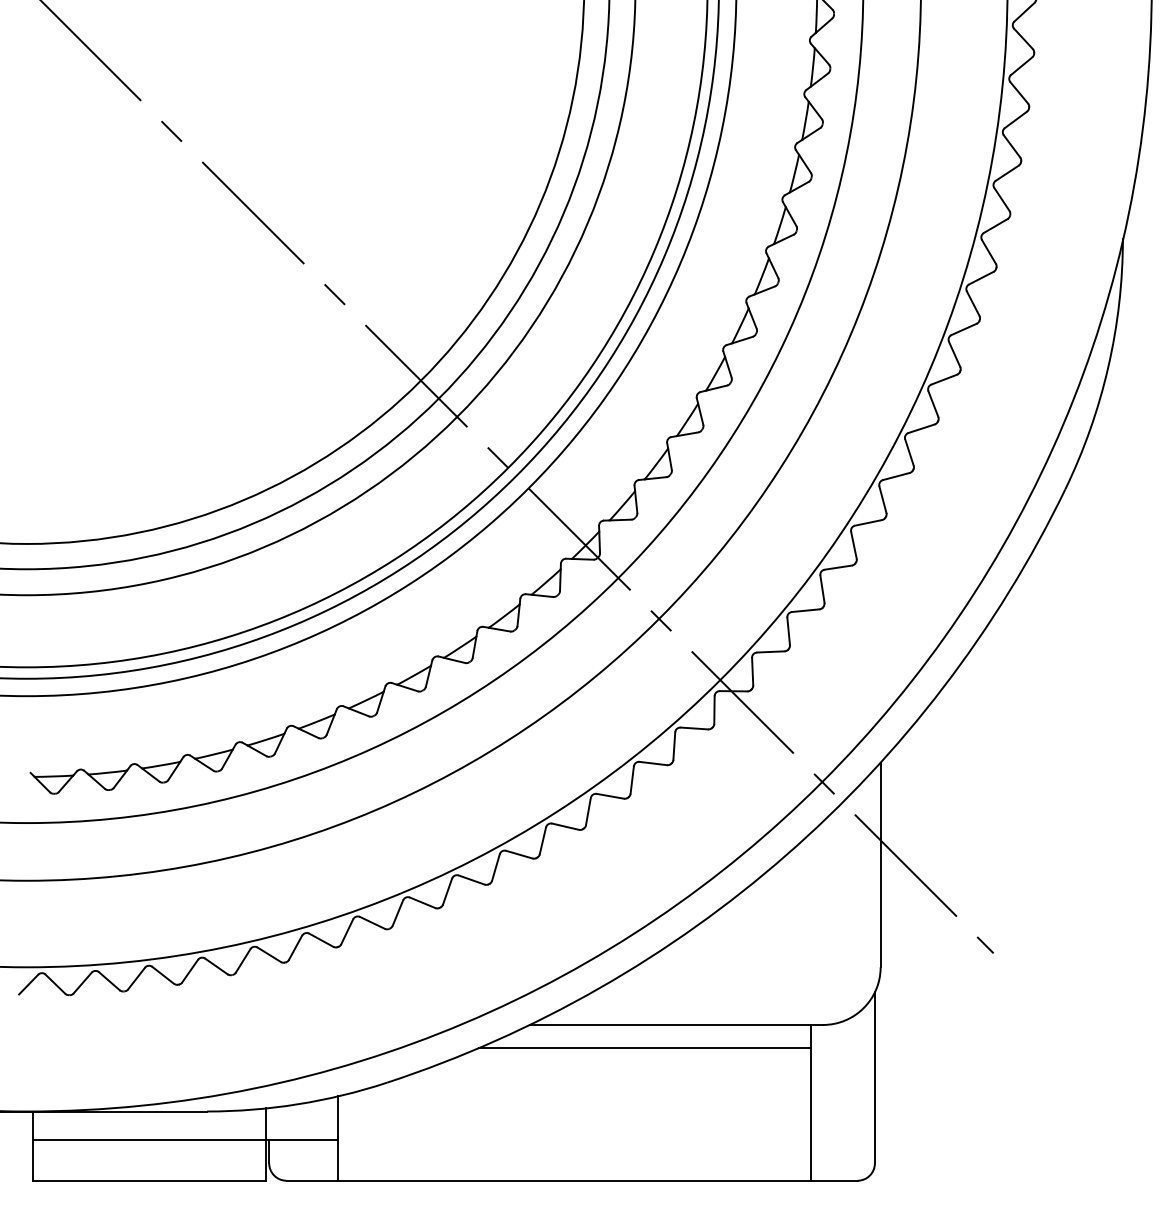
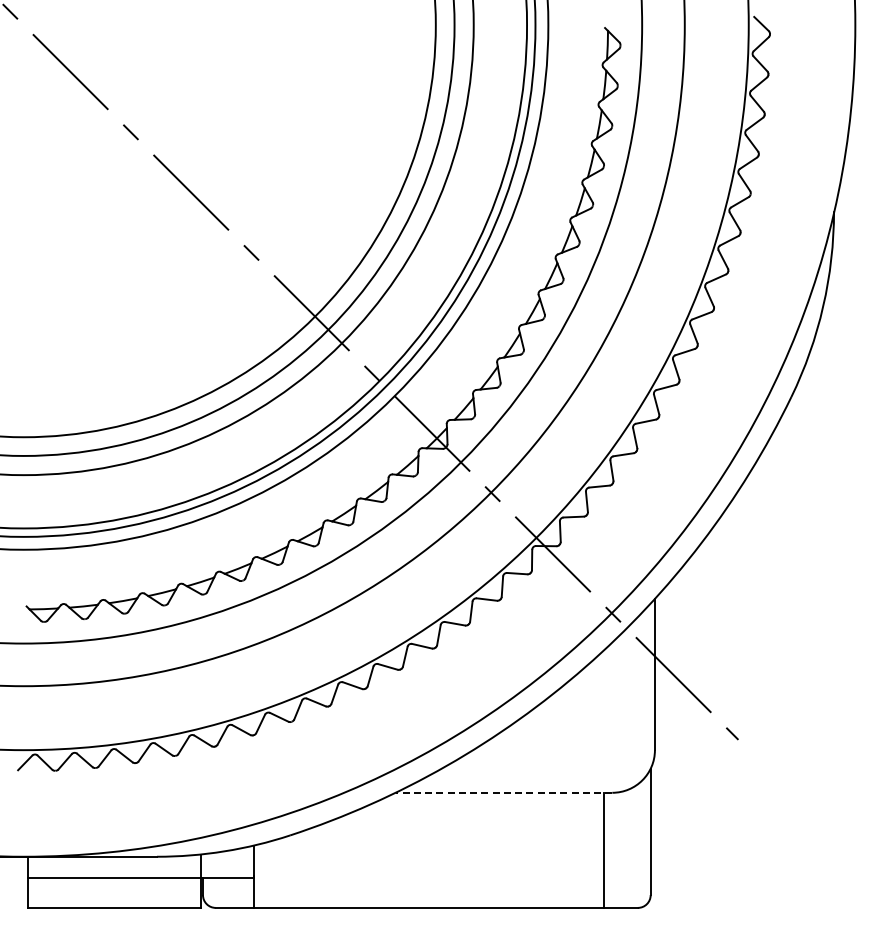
line: (675, 1024) -> (503, 792), solid -> dashed
line: (644, 1047) -> (480, 809), removed

